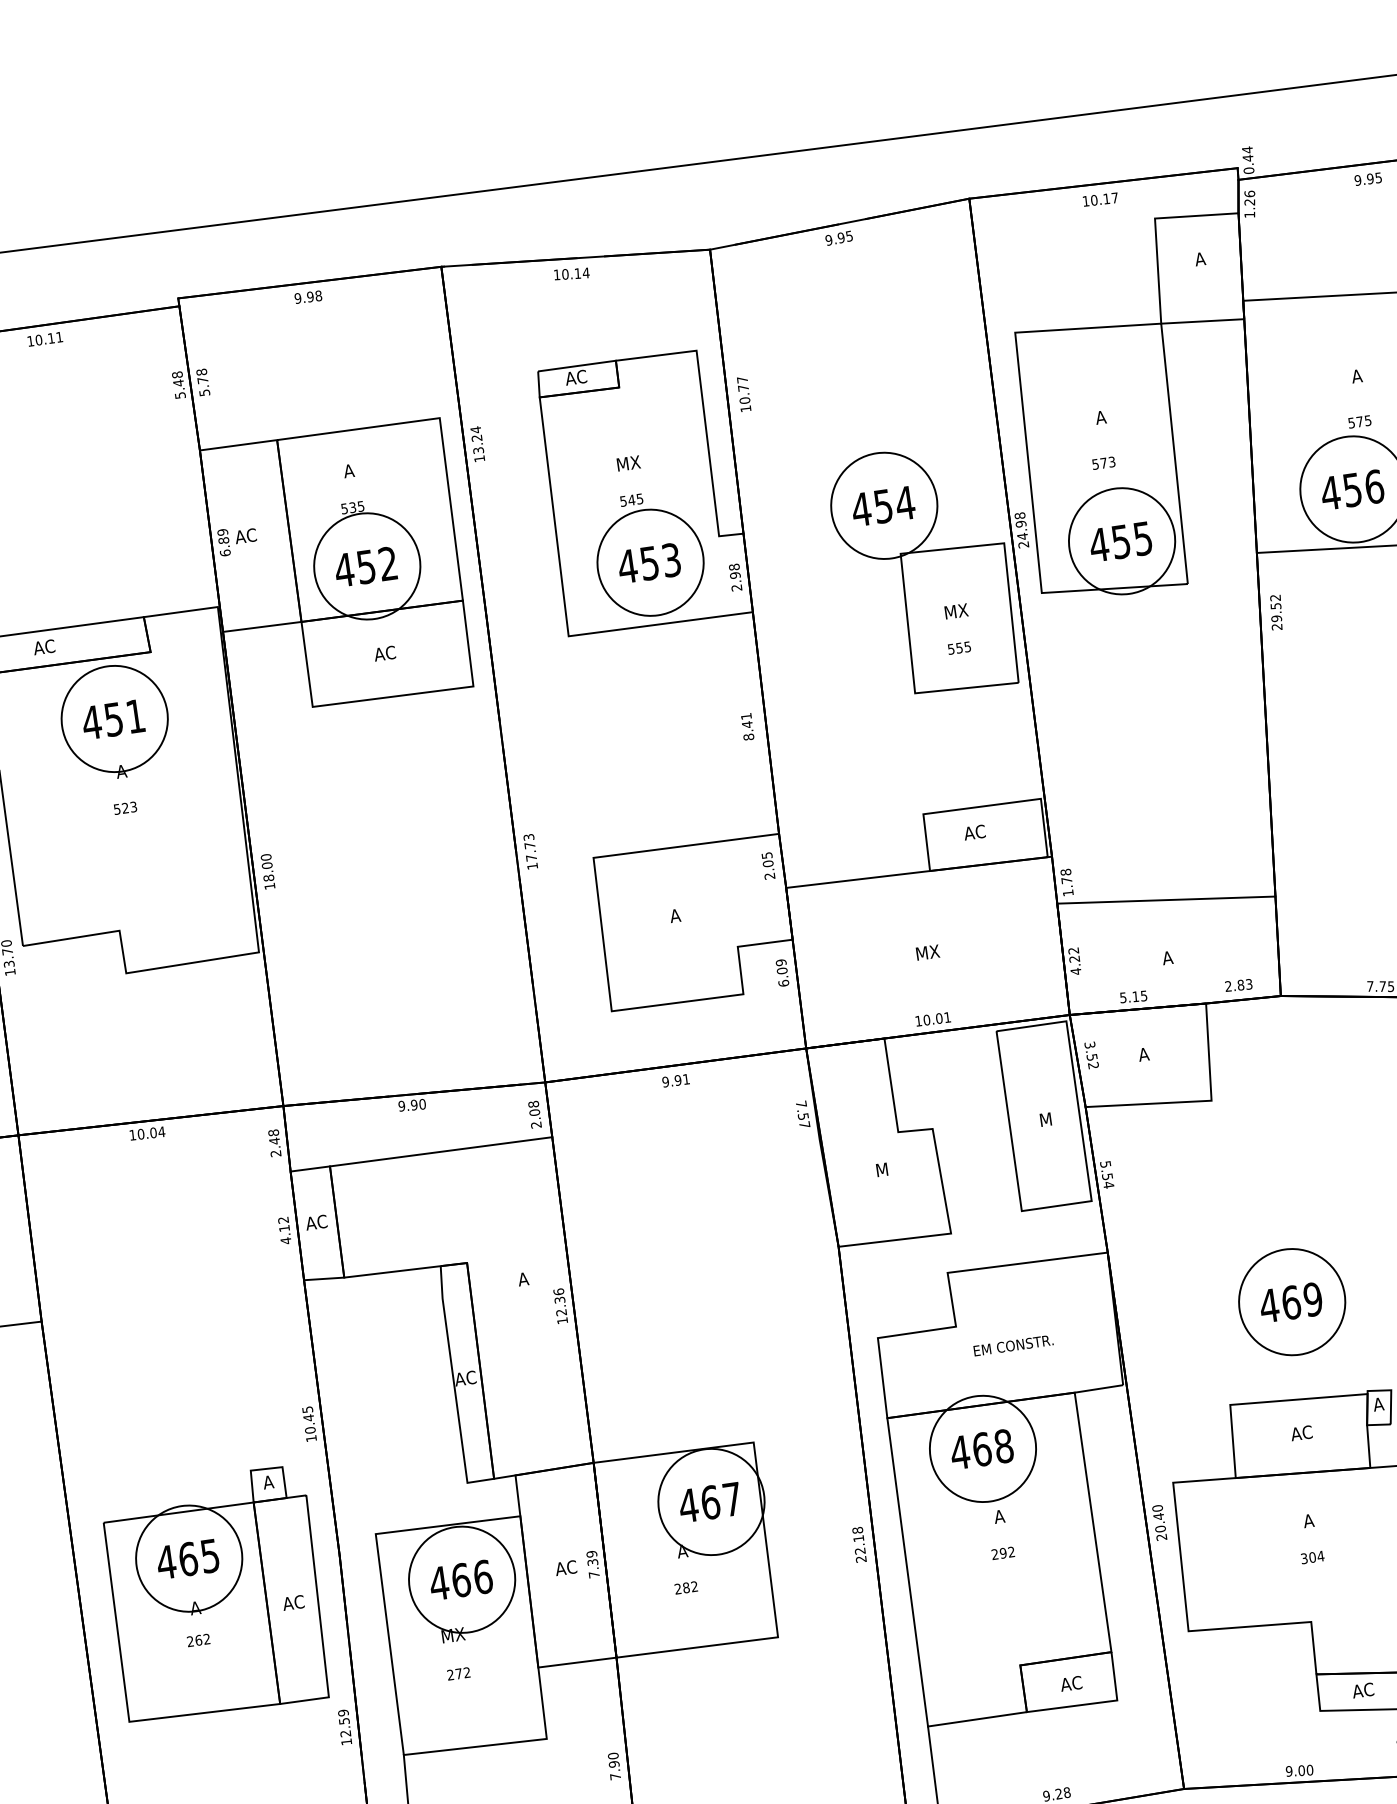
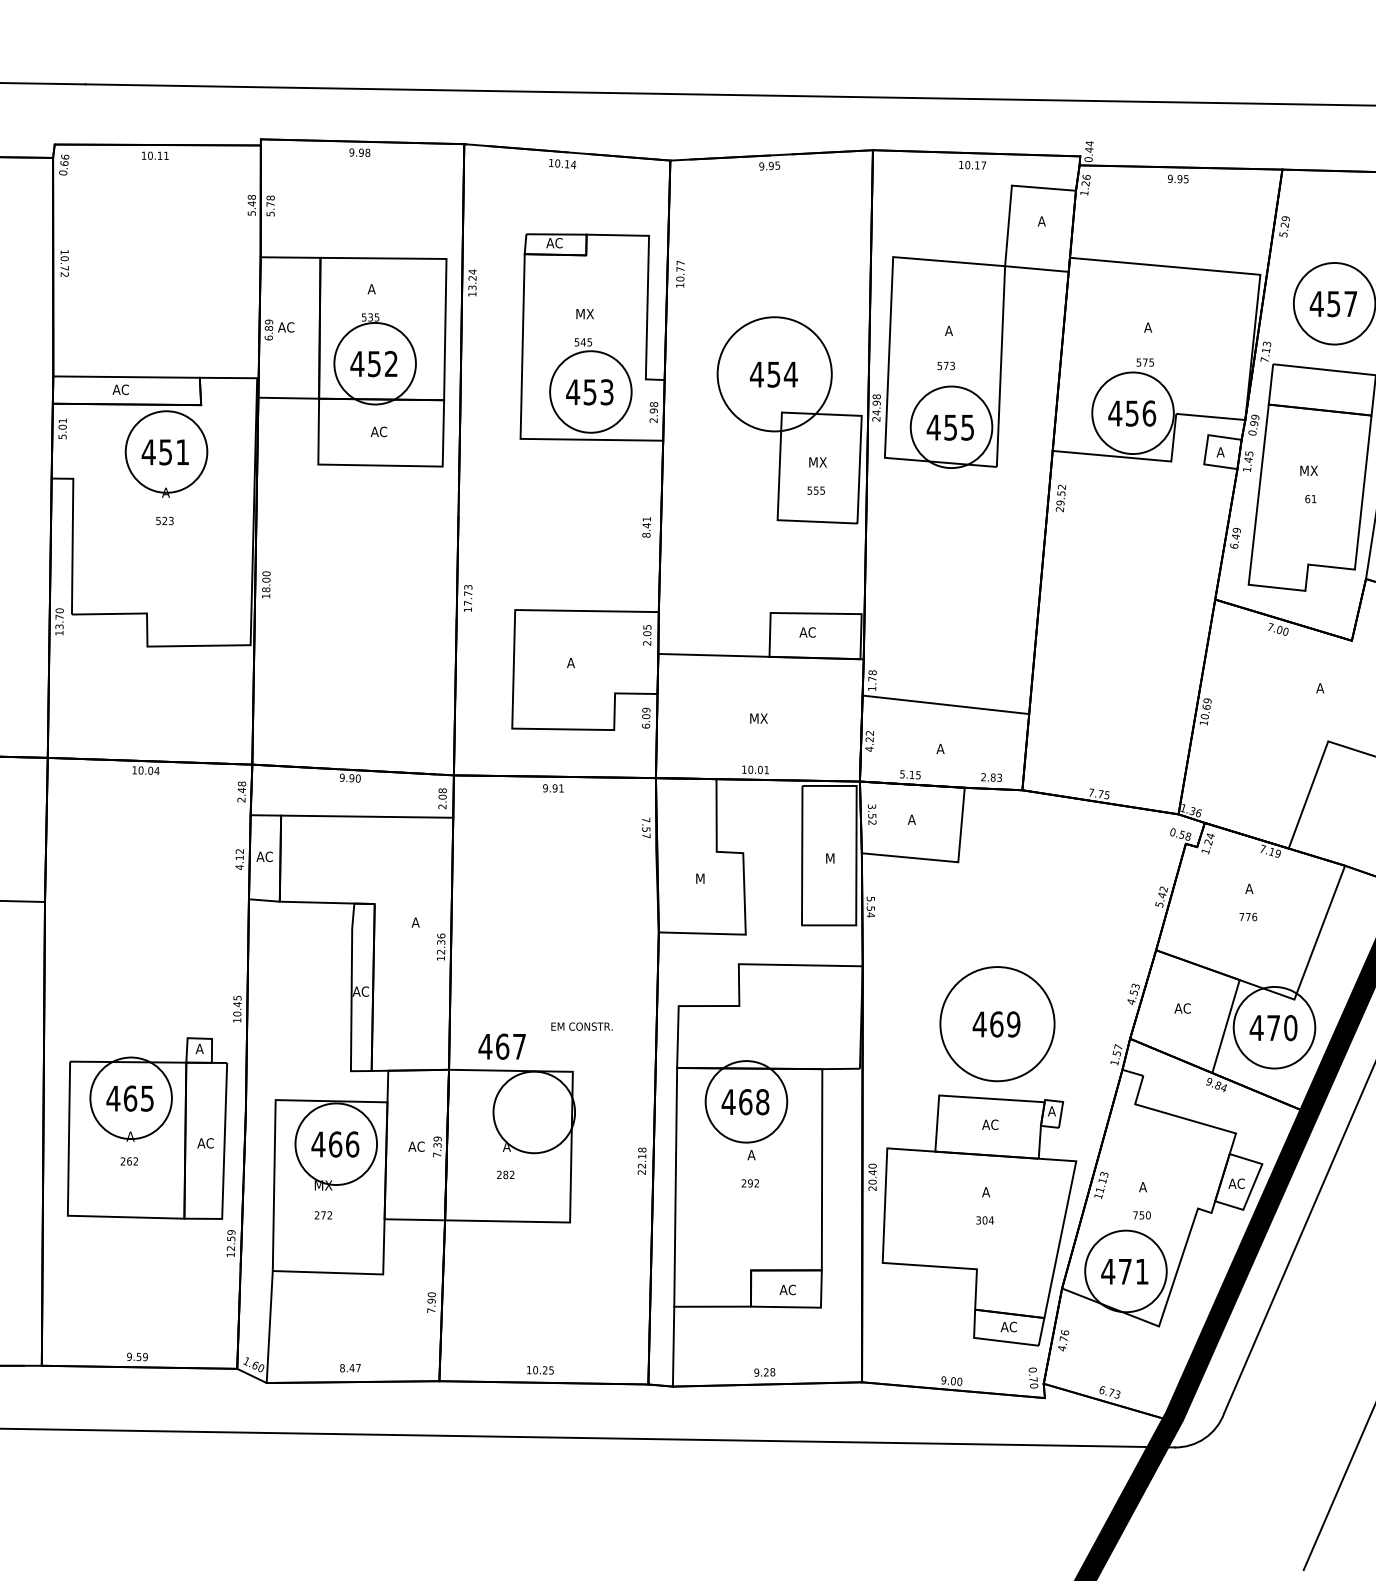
circle: (884, 506) -> (774, 374), size x1.4
circle: (1292, 1301) -> (997, 1023), size x1.4
text: (1012, 1345) -> (581, 1026), moved
text: (709, 1502) -> (501, 1046), moved

